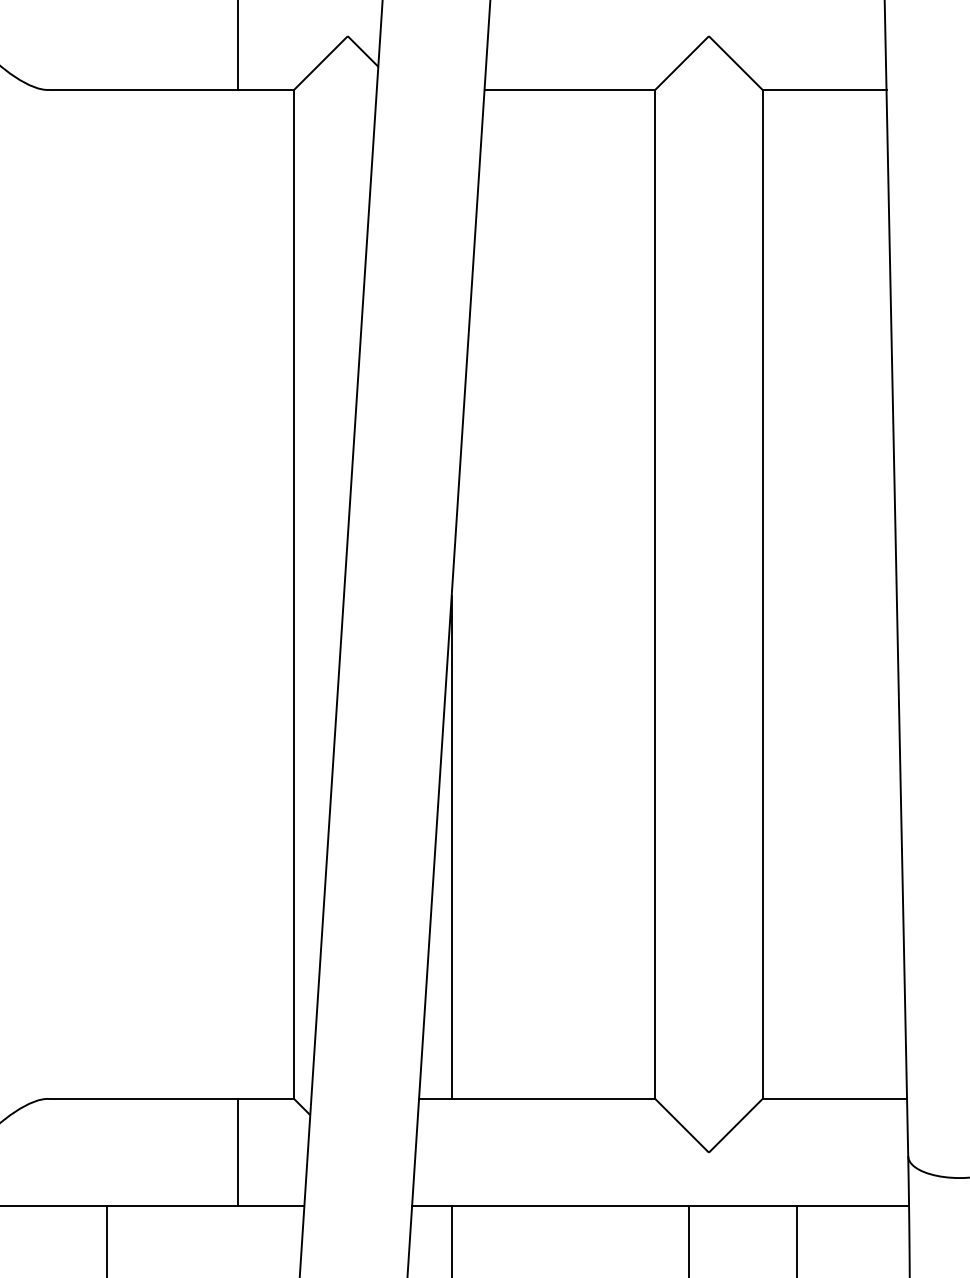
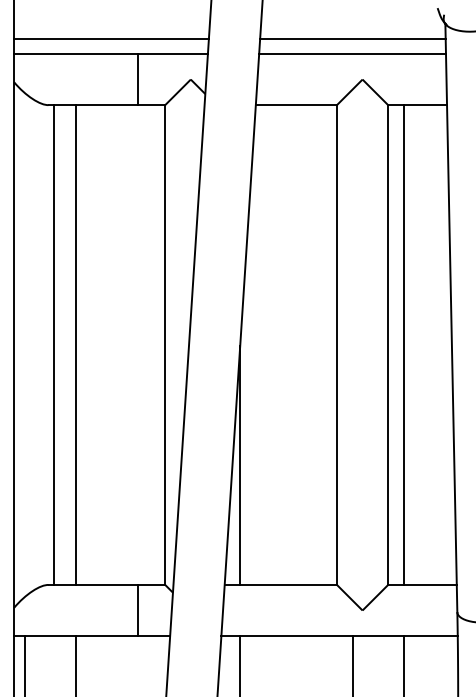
line: (59, 593) -> (53, 344), added
line: (107, 593) -> (76, 344), added
line: (797, 593) -> (404, 344), added

